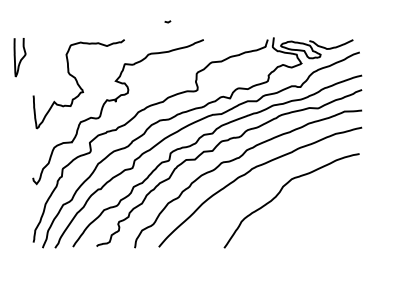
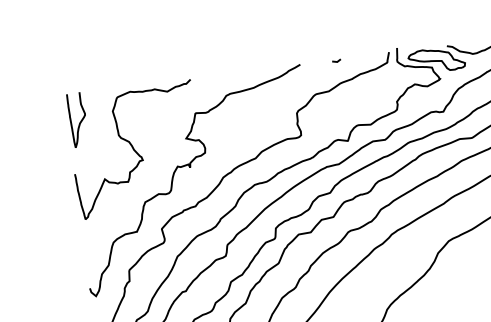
line: (167, 21) -> (336, 60), moved
curve: (21, 58) -> (80, 121), moved

